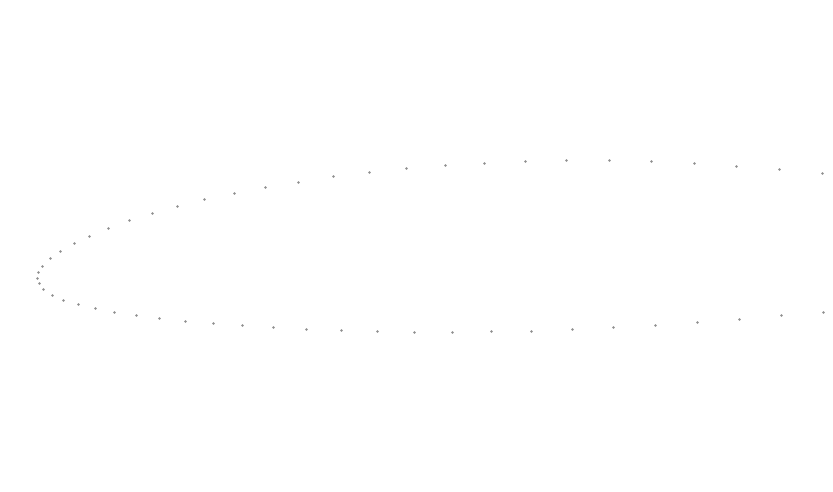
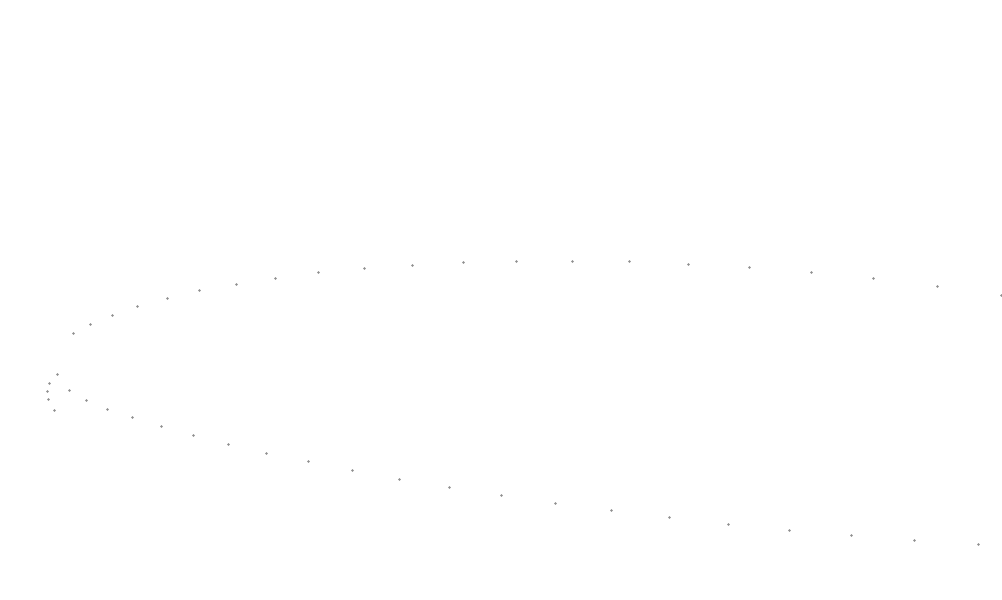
part: (40, 277) -> (51, 391), moved

